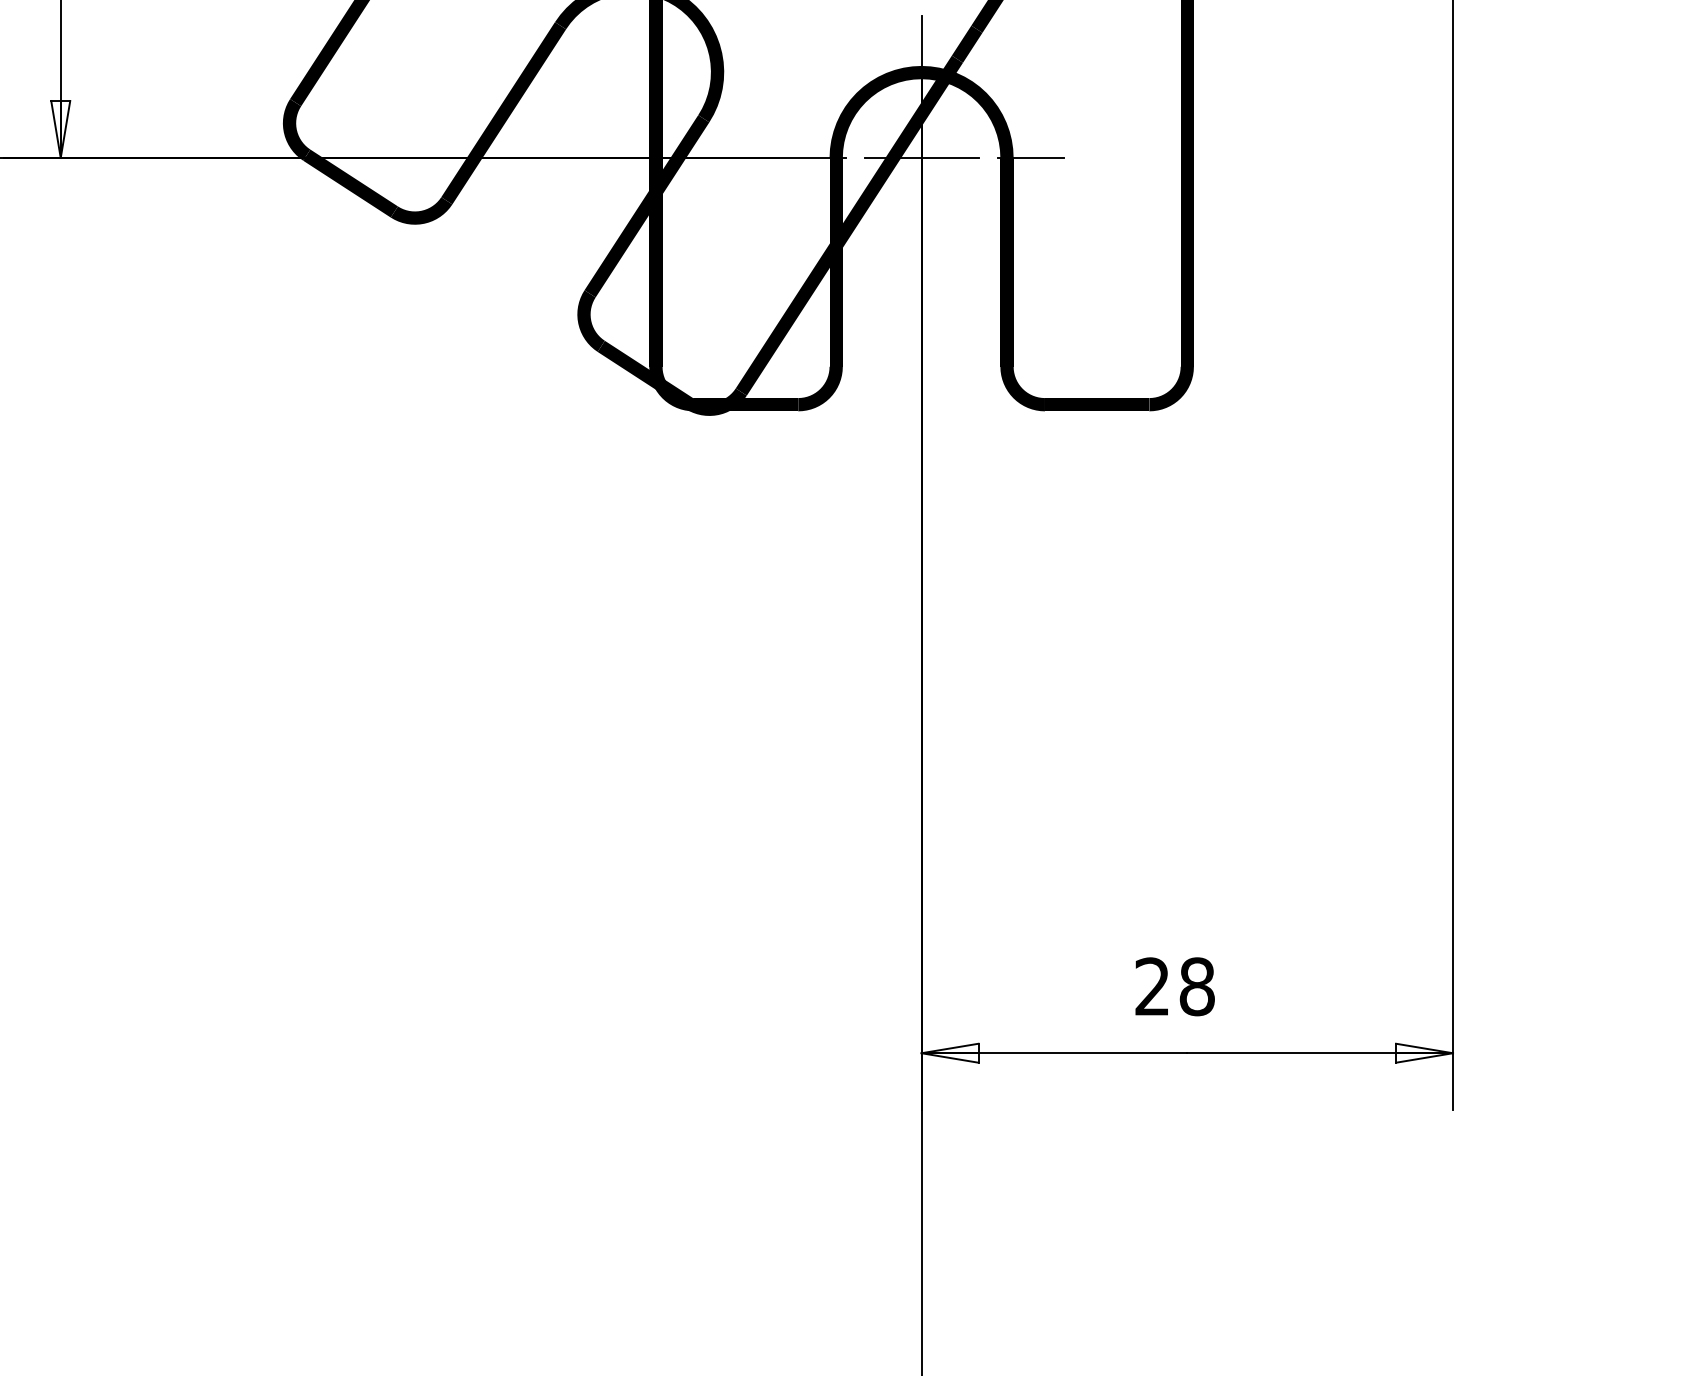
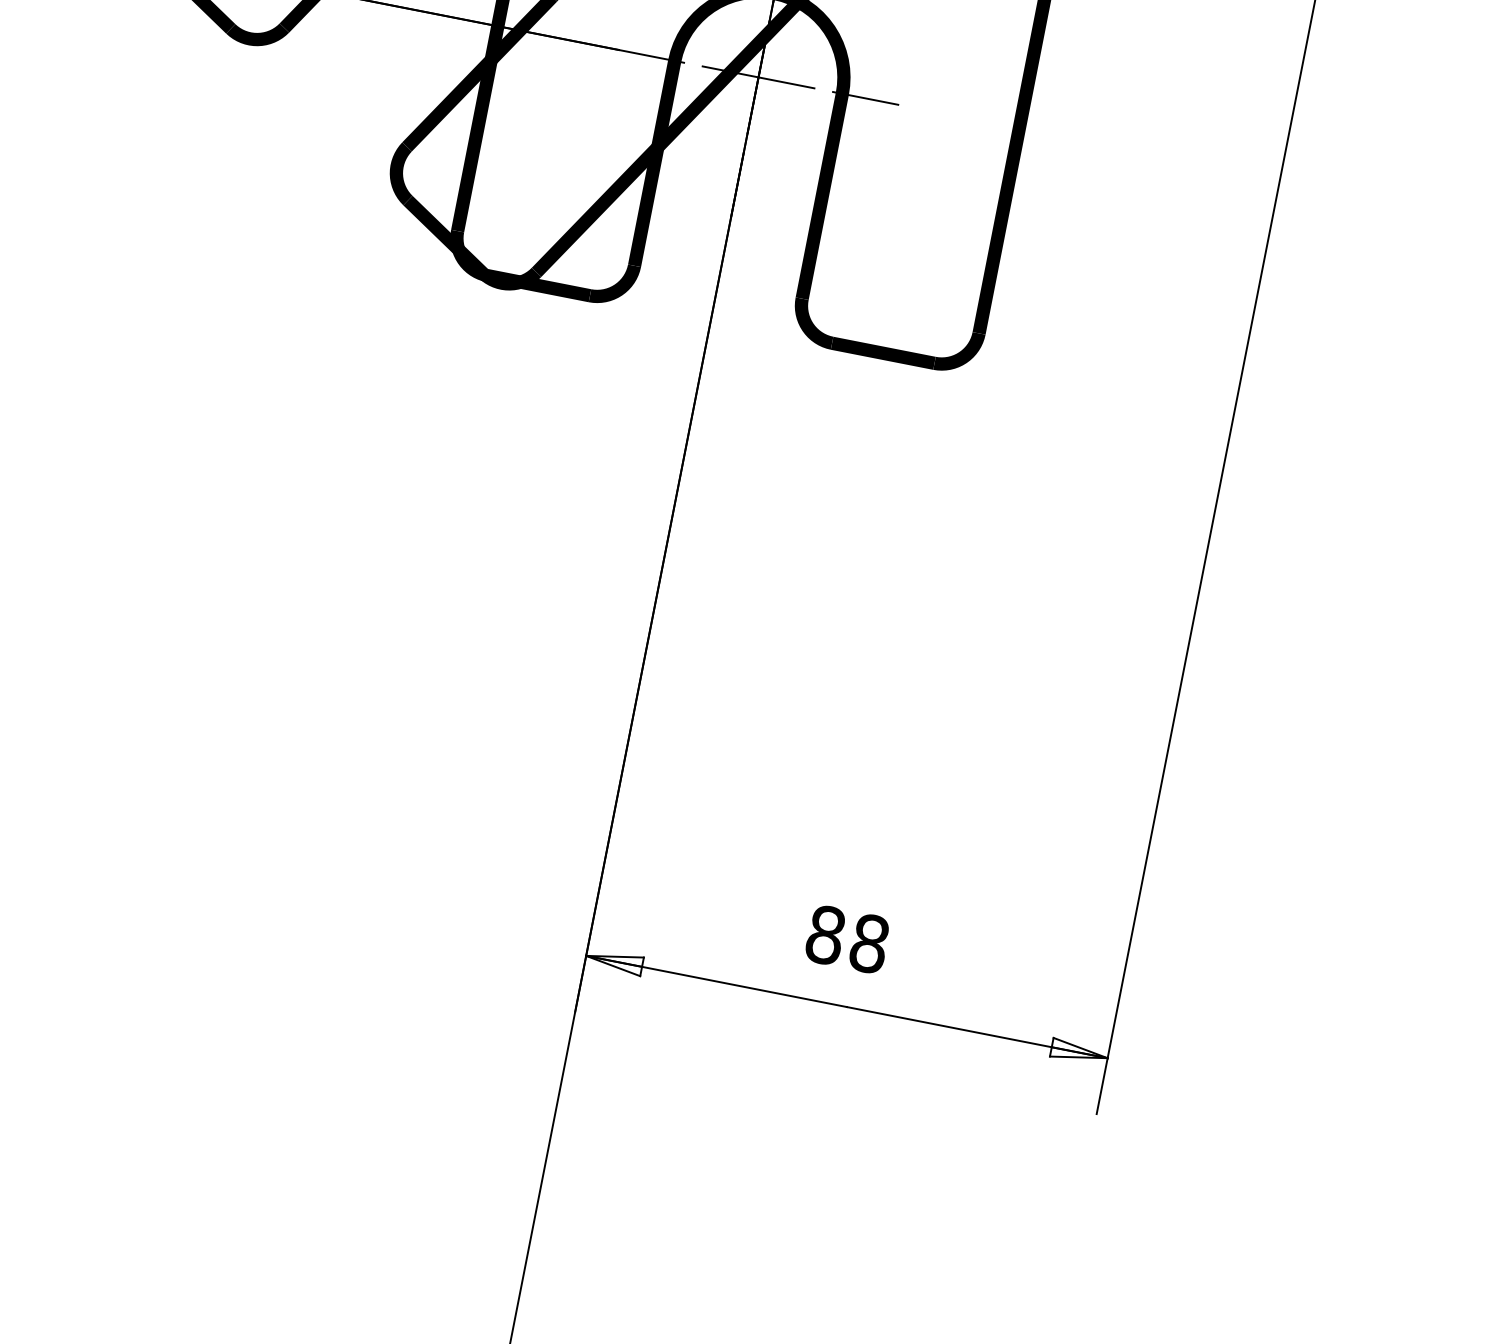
text: (1152, 986) -> (825, 934), 28 -> 88

